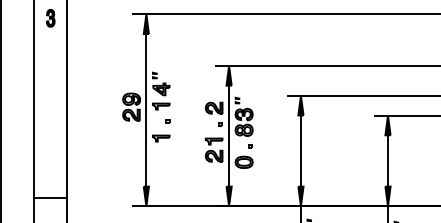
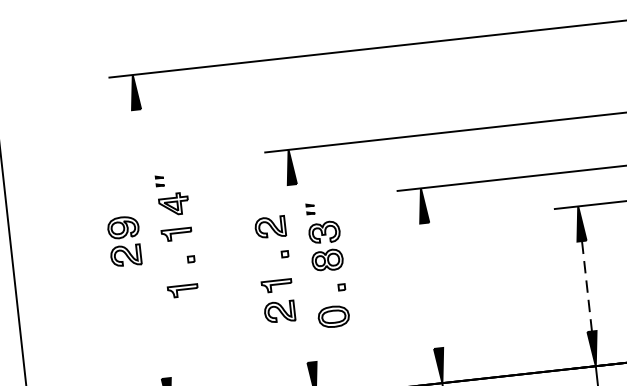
line: (146, 110) -> (151, 244), removed
line: (229, 135) -> (302, 272), removed
line: (300, 150) -> (430, 284), removed
line: (388, 160) -> (587, 285), solid -> dashed

